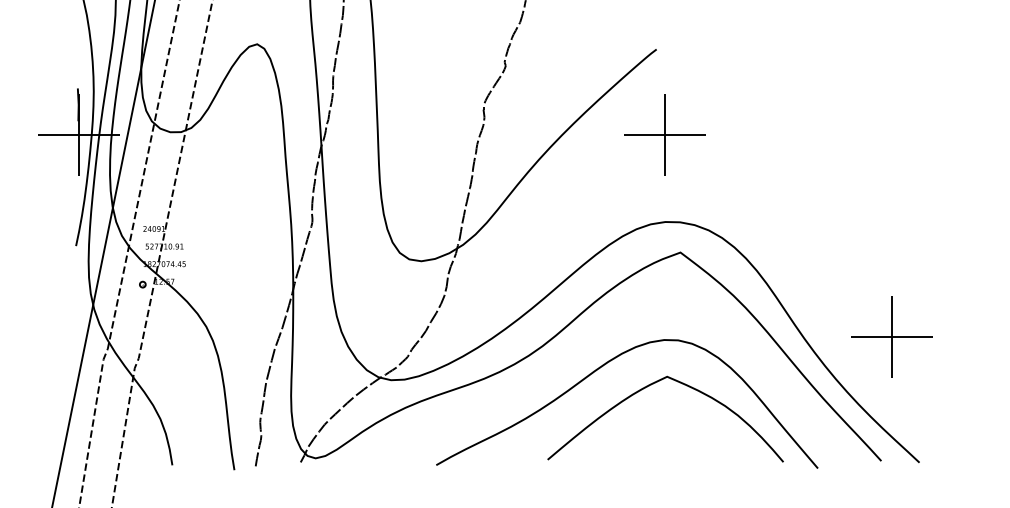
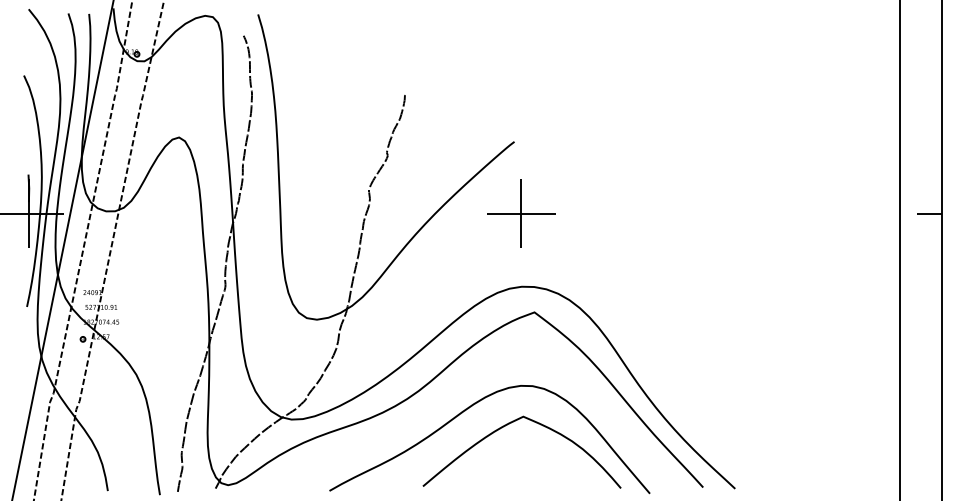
part: (892, 337) -> (712, 383), removed

